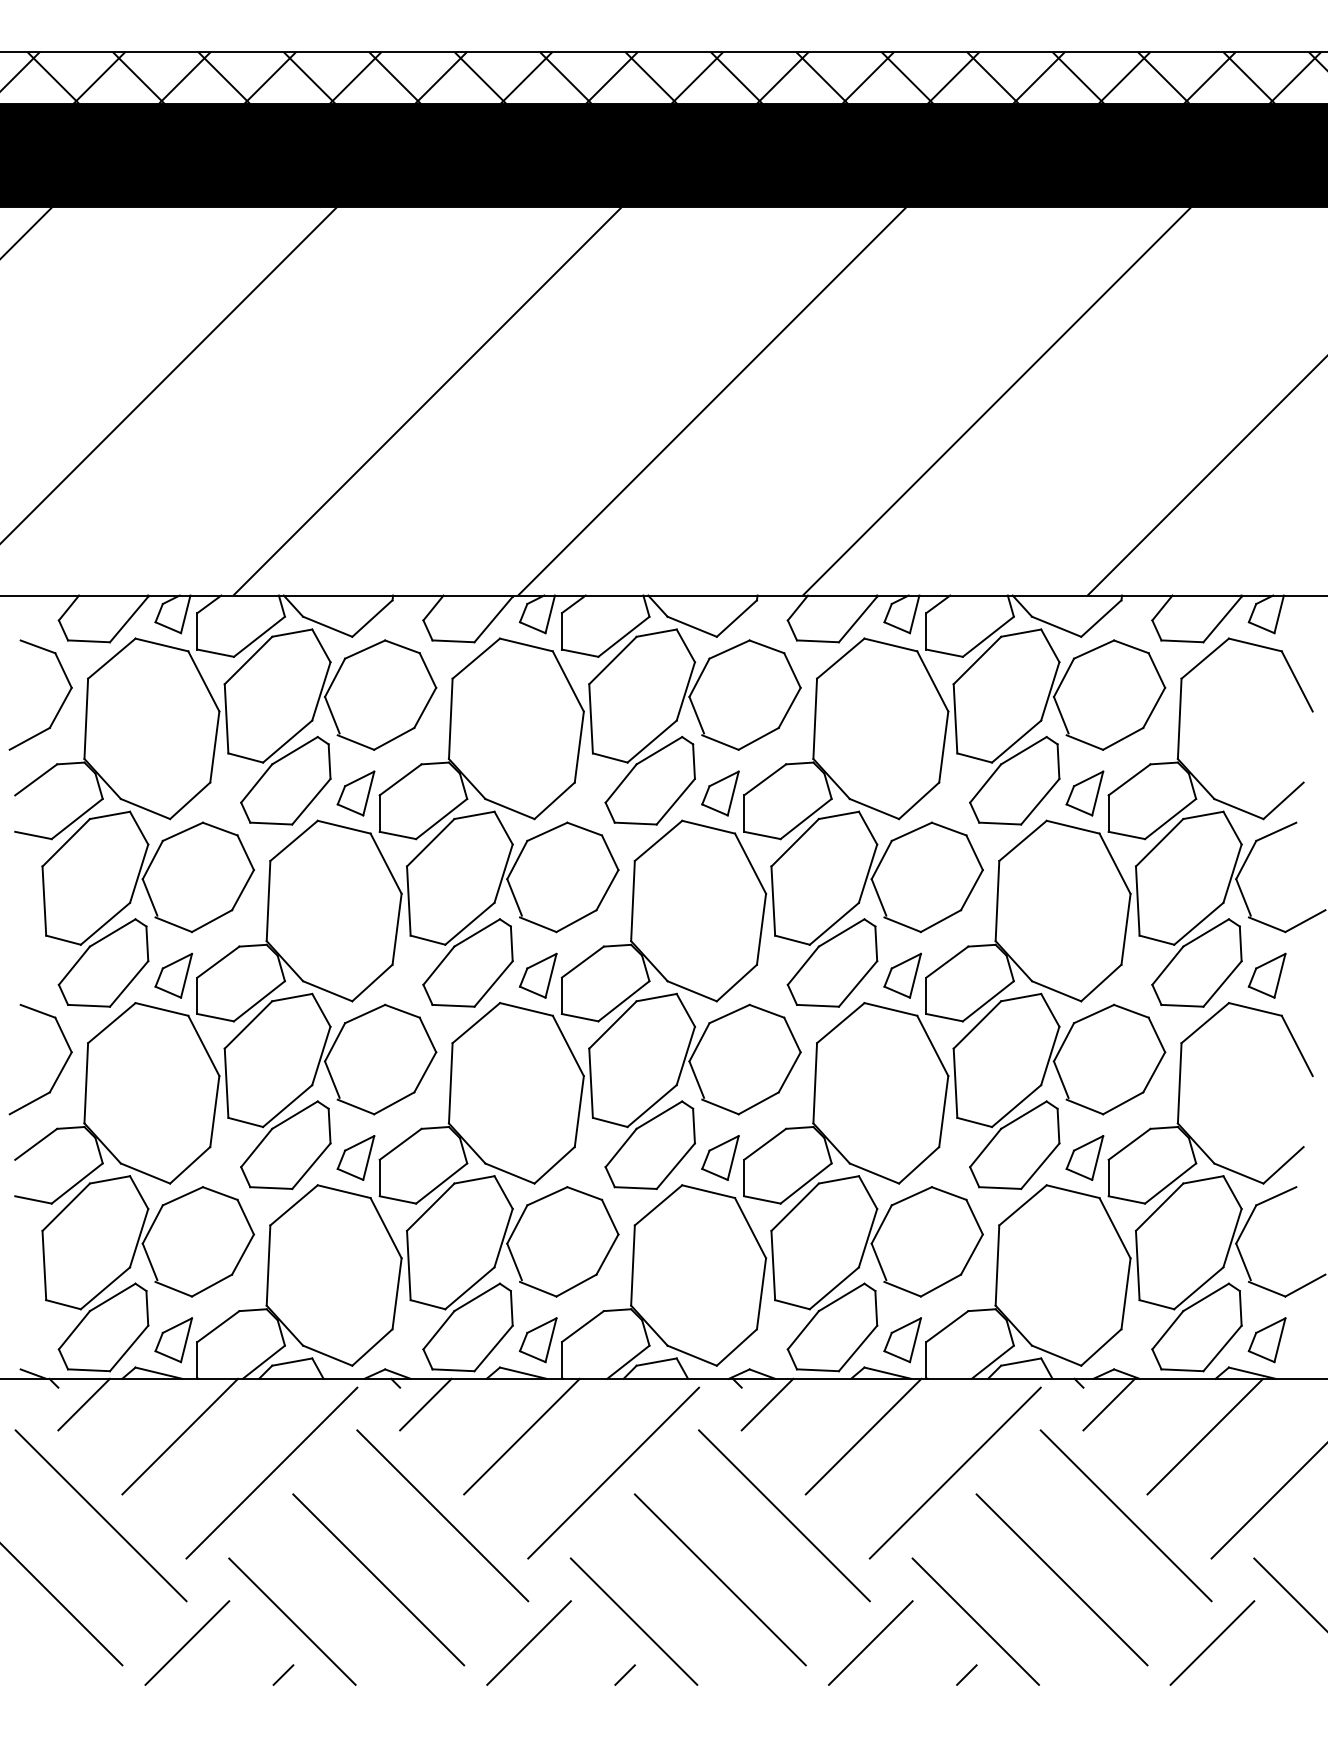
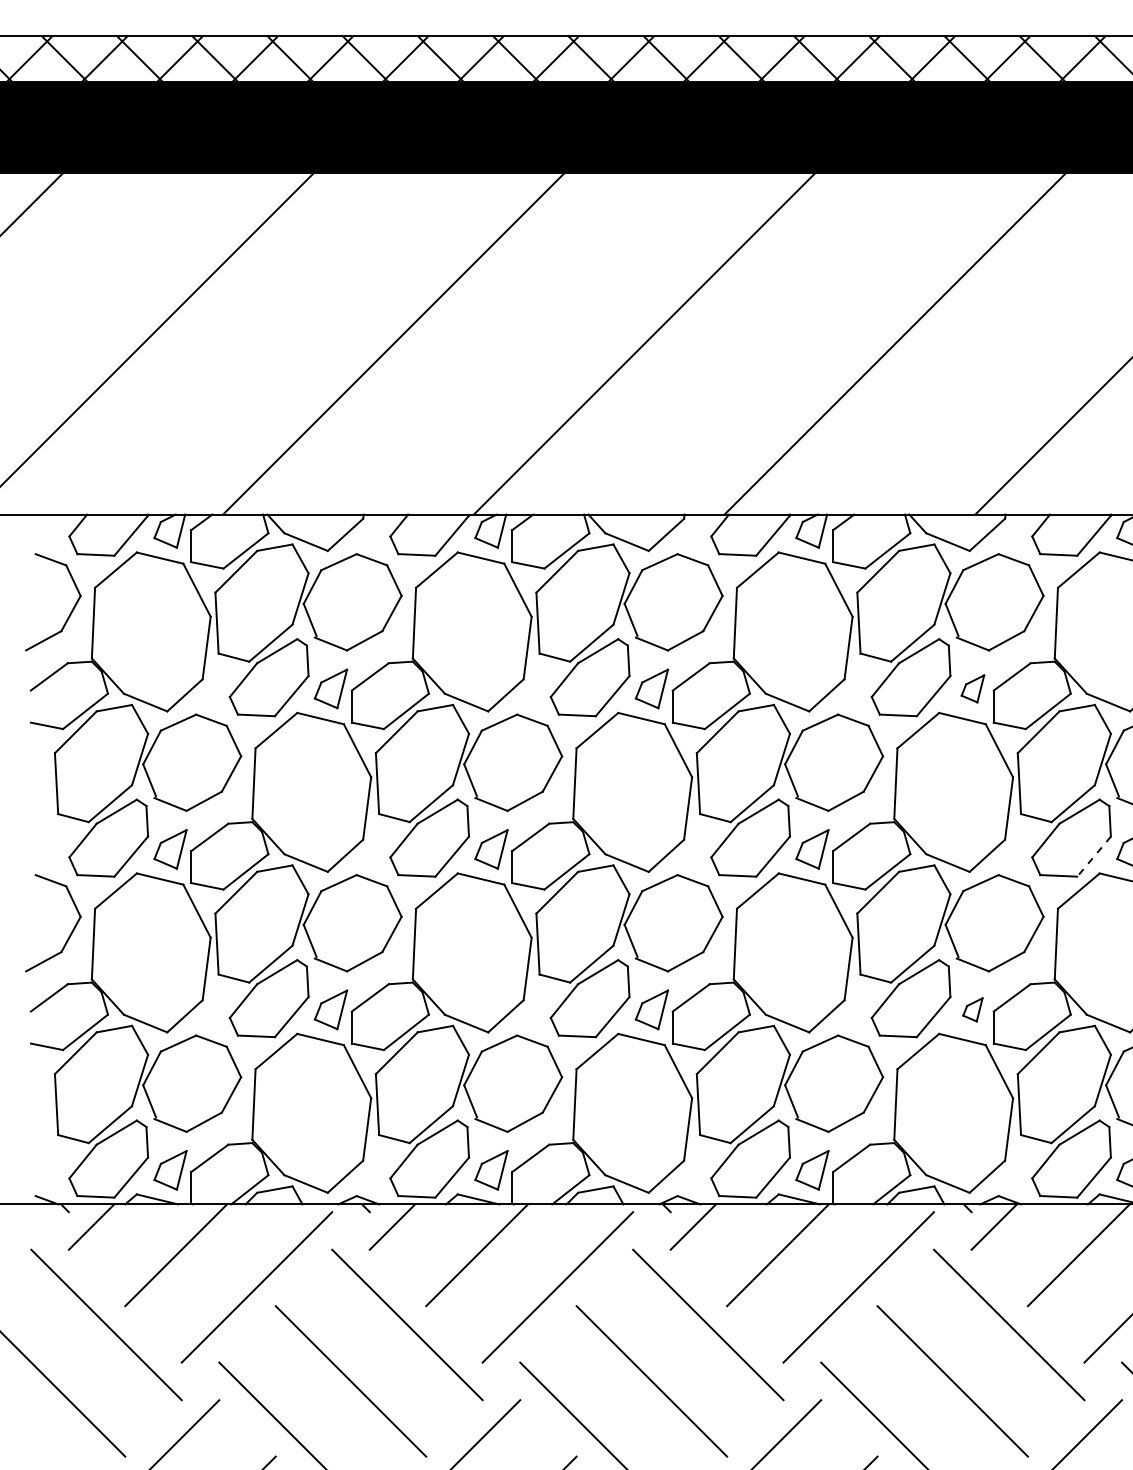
part: (1084, 793) -> (972, 688), size x0.7
line: (1222, 983) -> (1094, 856), solid -> dashed
part: (1084, 1157) -> (972, 1009), size x0.6

